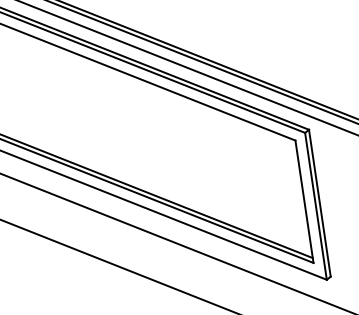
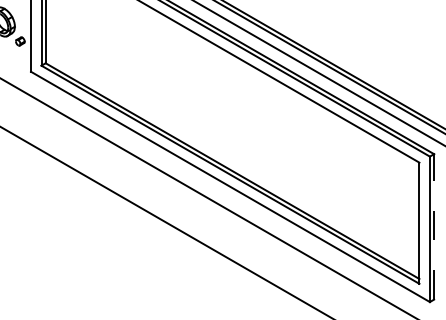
line: (320, 202) -> (434, 226), solid -> dashed

